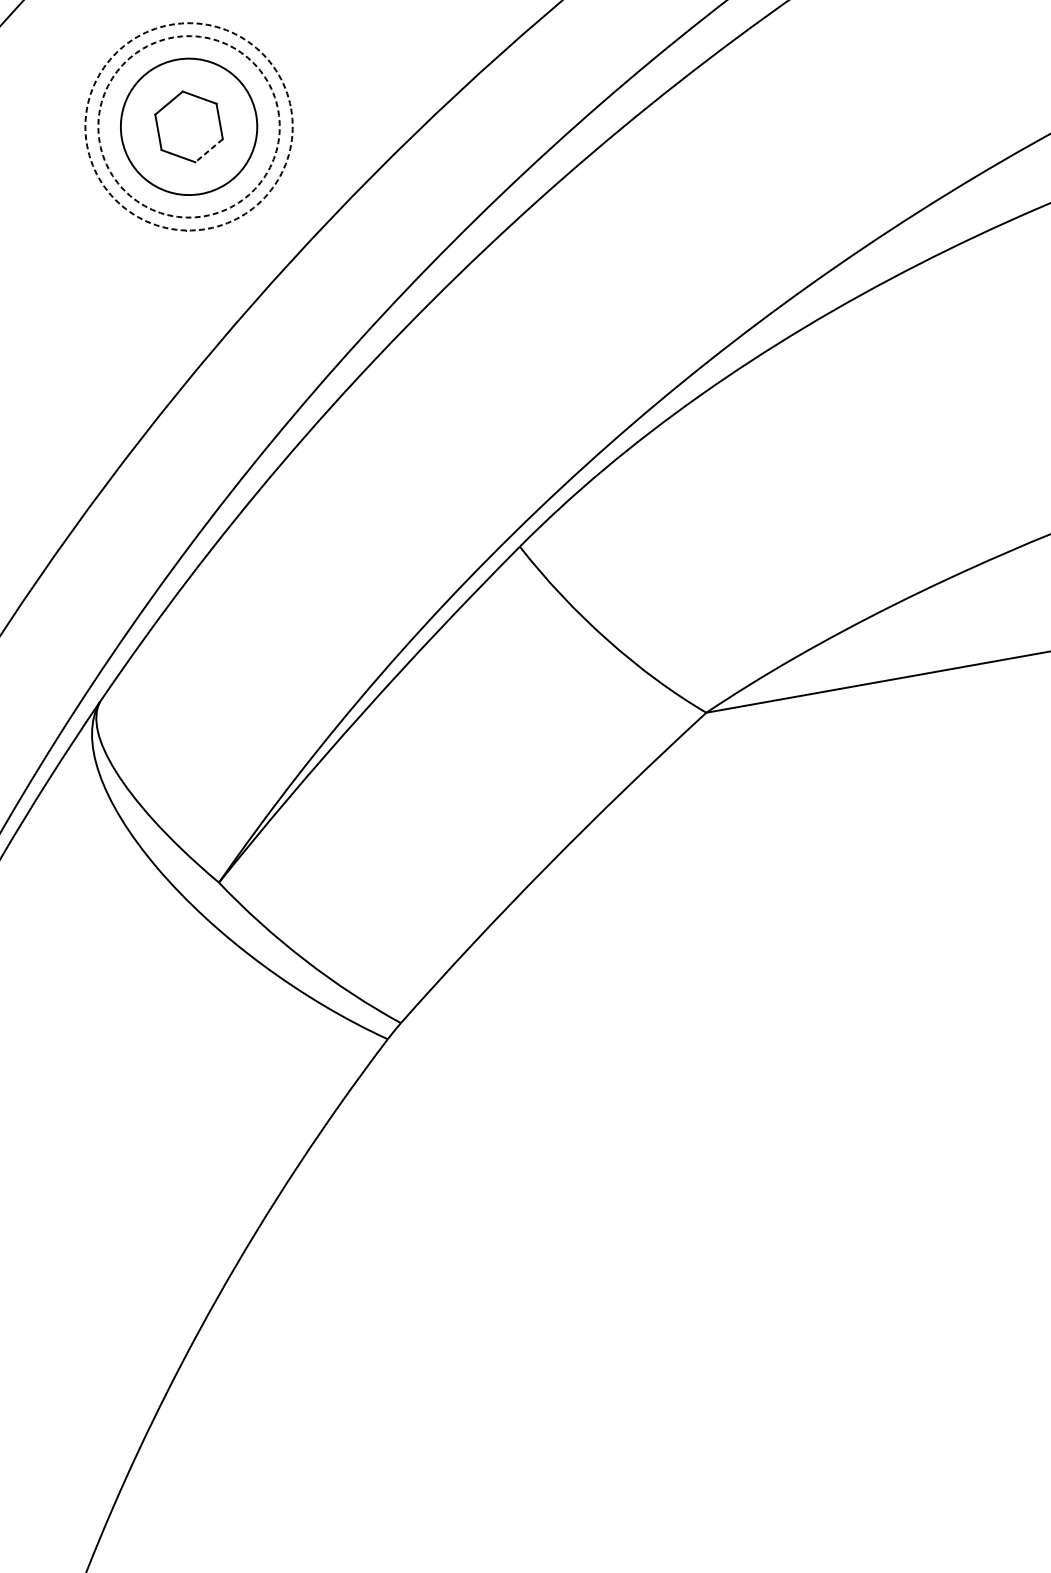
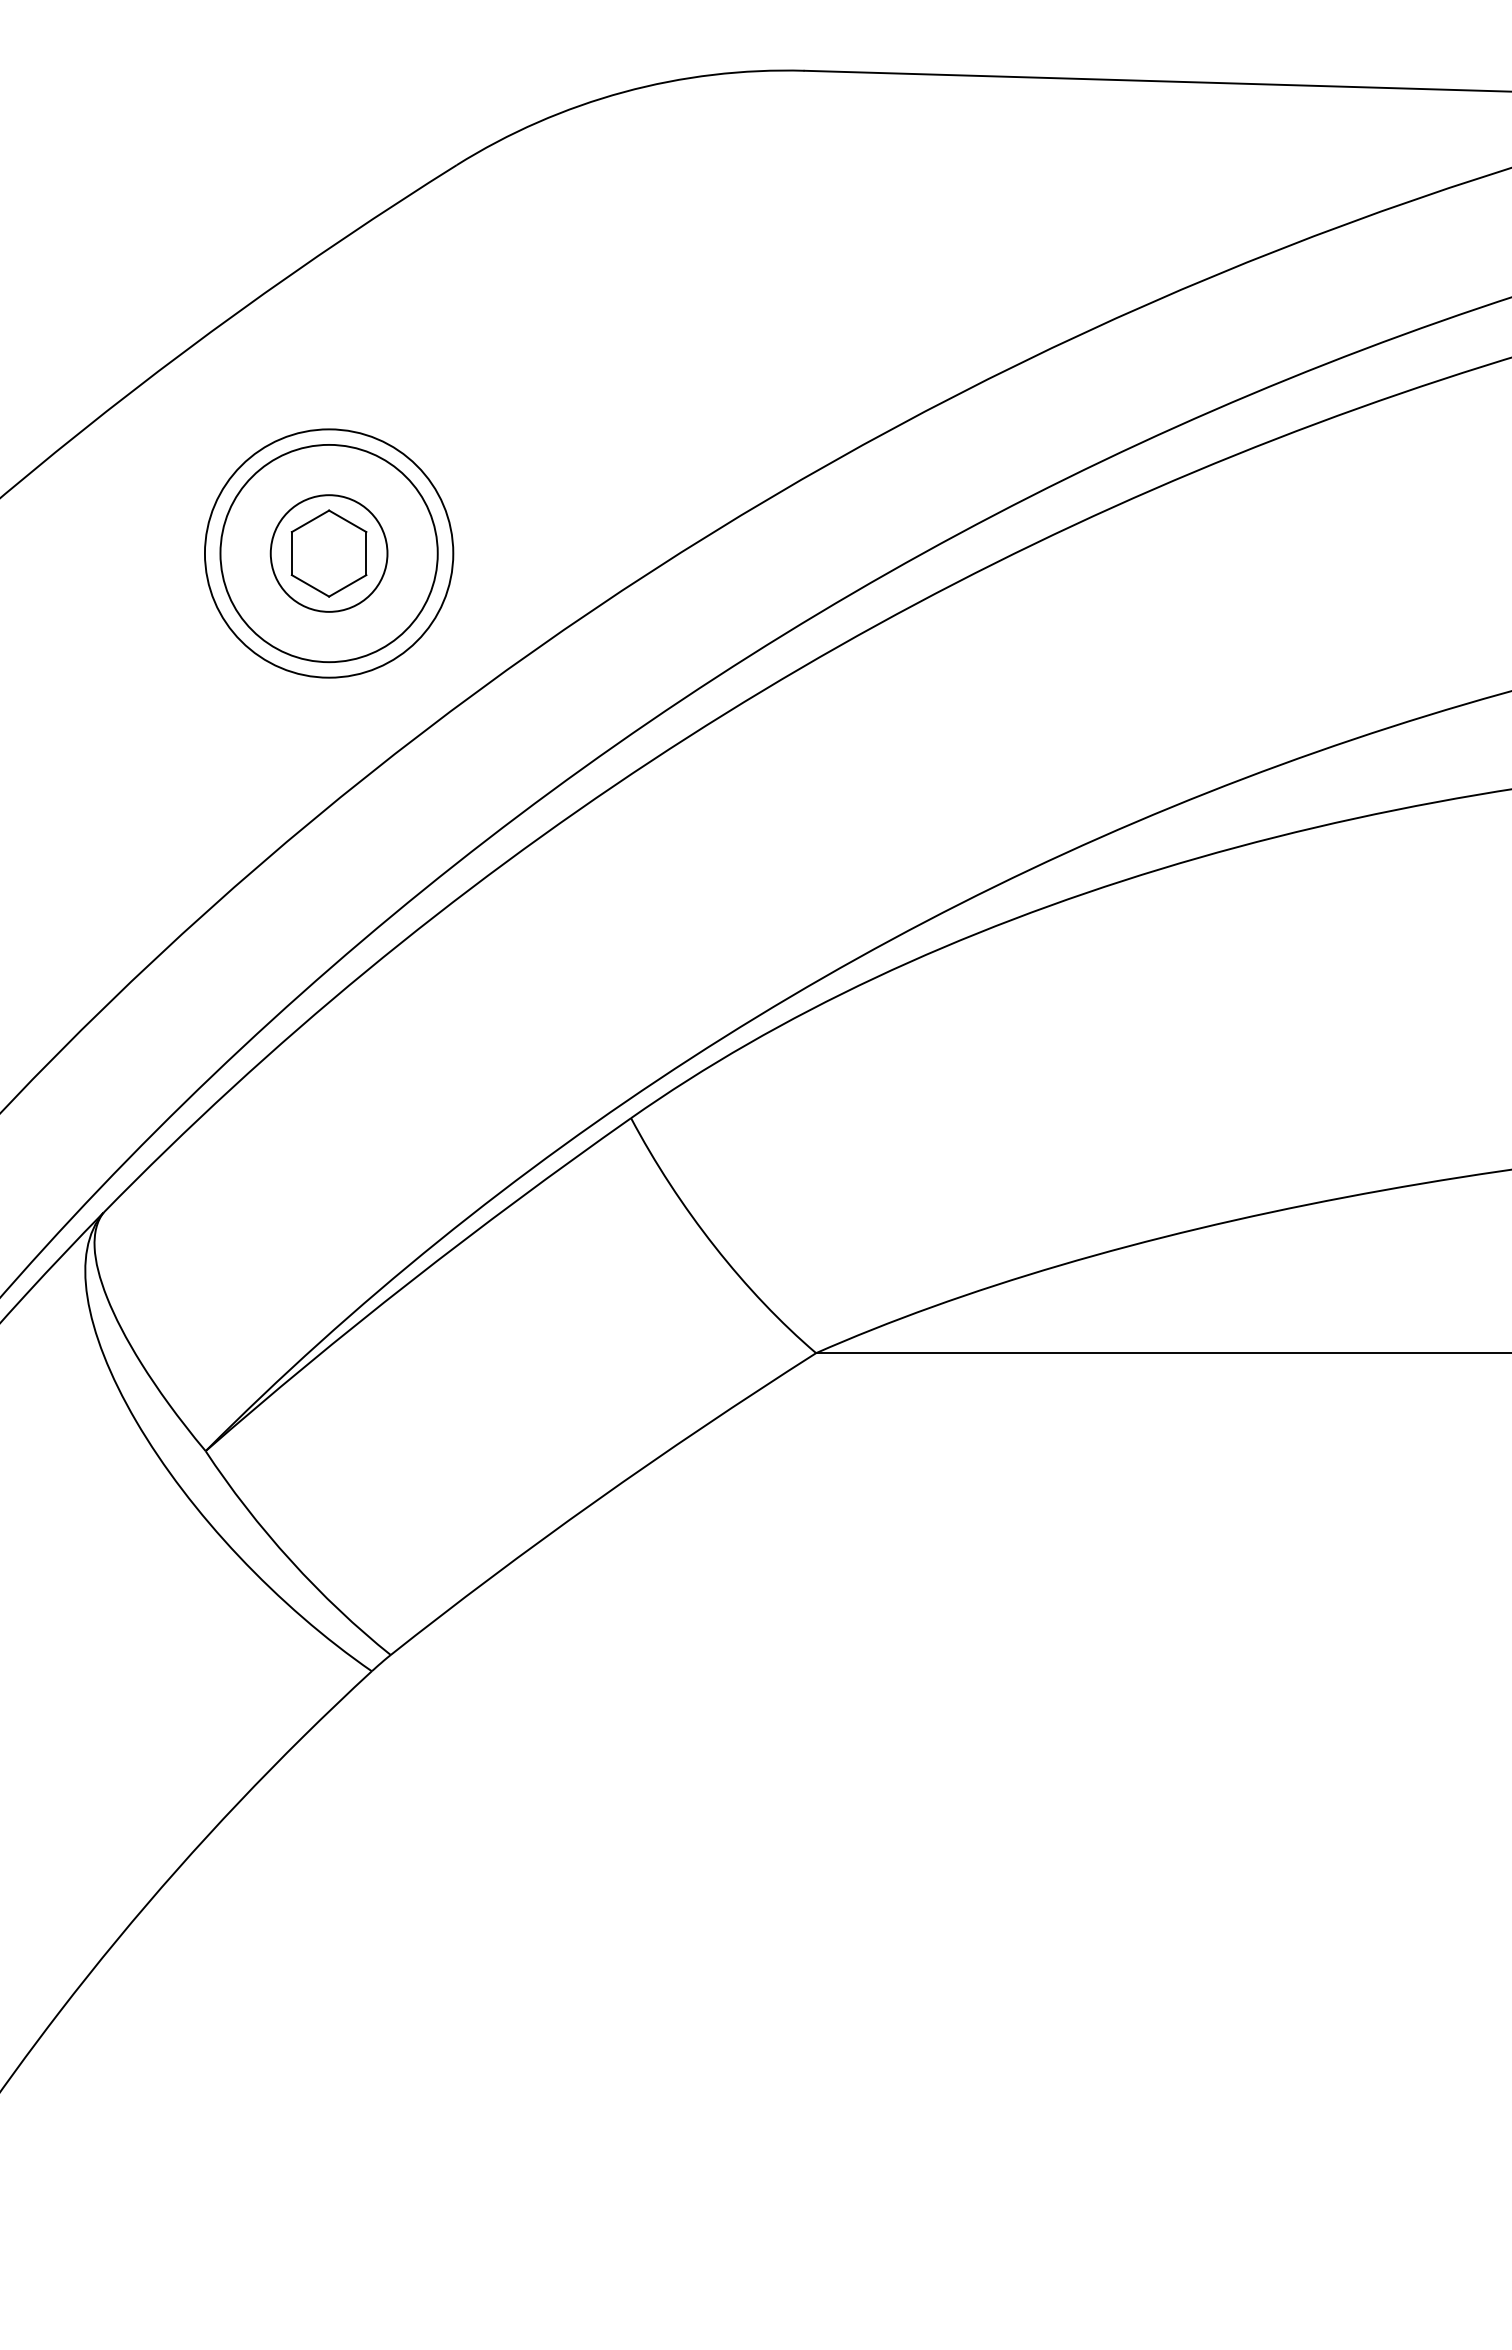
circle: (188, 126) -> (328, 553), dashed -> solid
circle: (188, 126) -> (328, 553), dashed -> solid
circle: (188, 126) -> (328, 553), size x0.71
line: (208, 151) -> (347, 586), dashed -> solid

